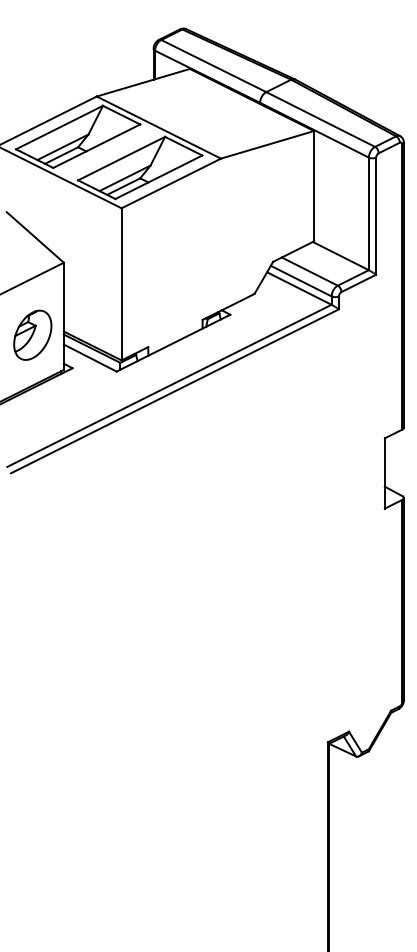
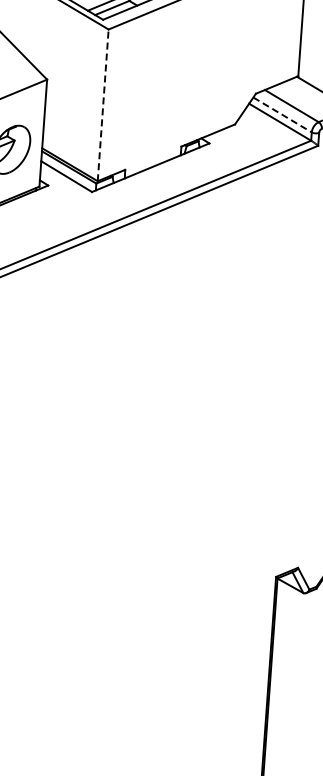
line: (301, 281) -> (282, 115), solid -> dashed
line: (121, 283) -> (103, 104), solid -> dashed

